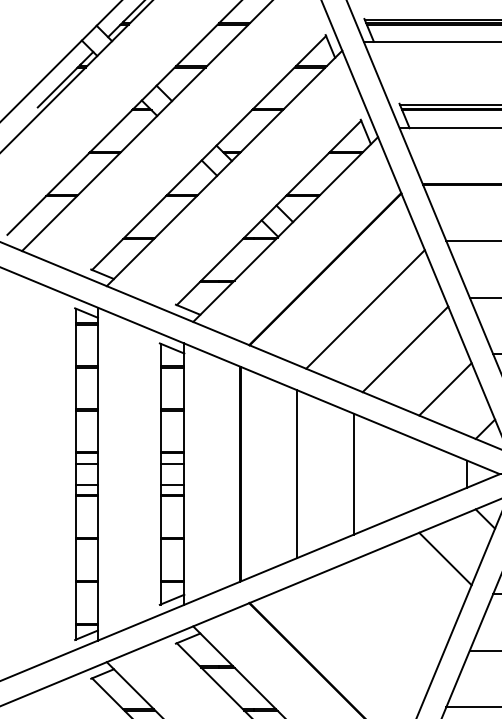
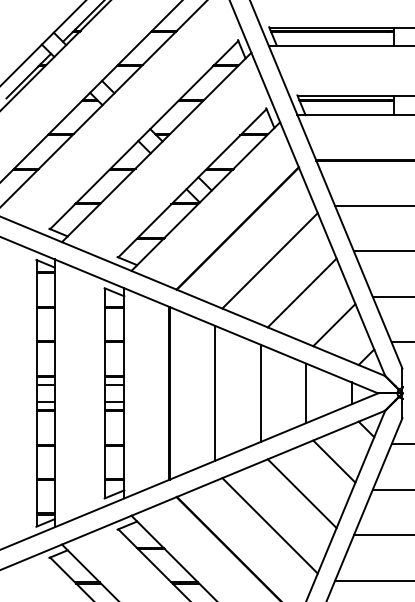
line: (410, 474) -> (306, 393), added
line: (404, 598) -> (301, 493), added
line: (364, 638) -> (269, 525), added

